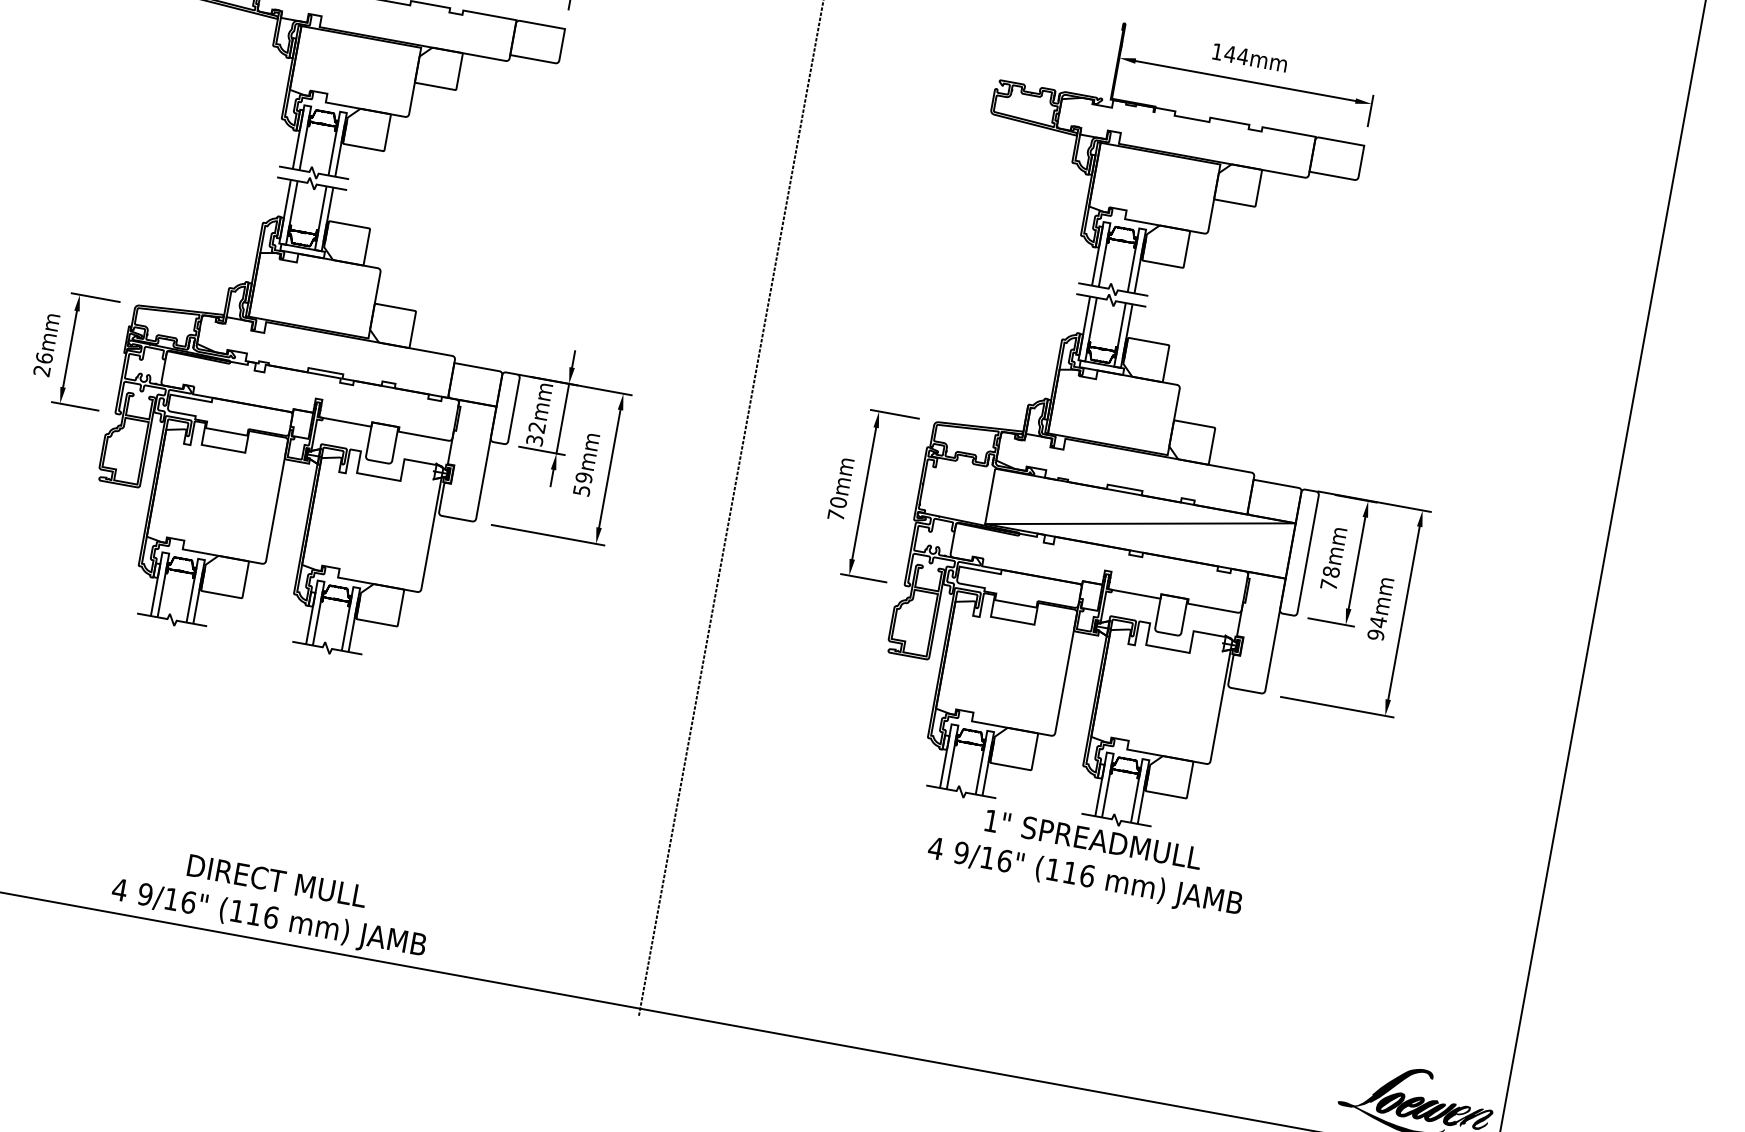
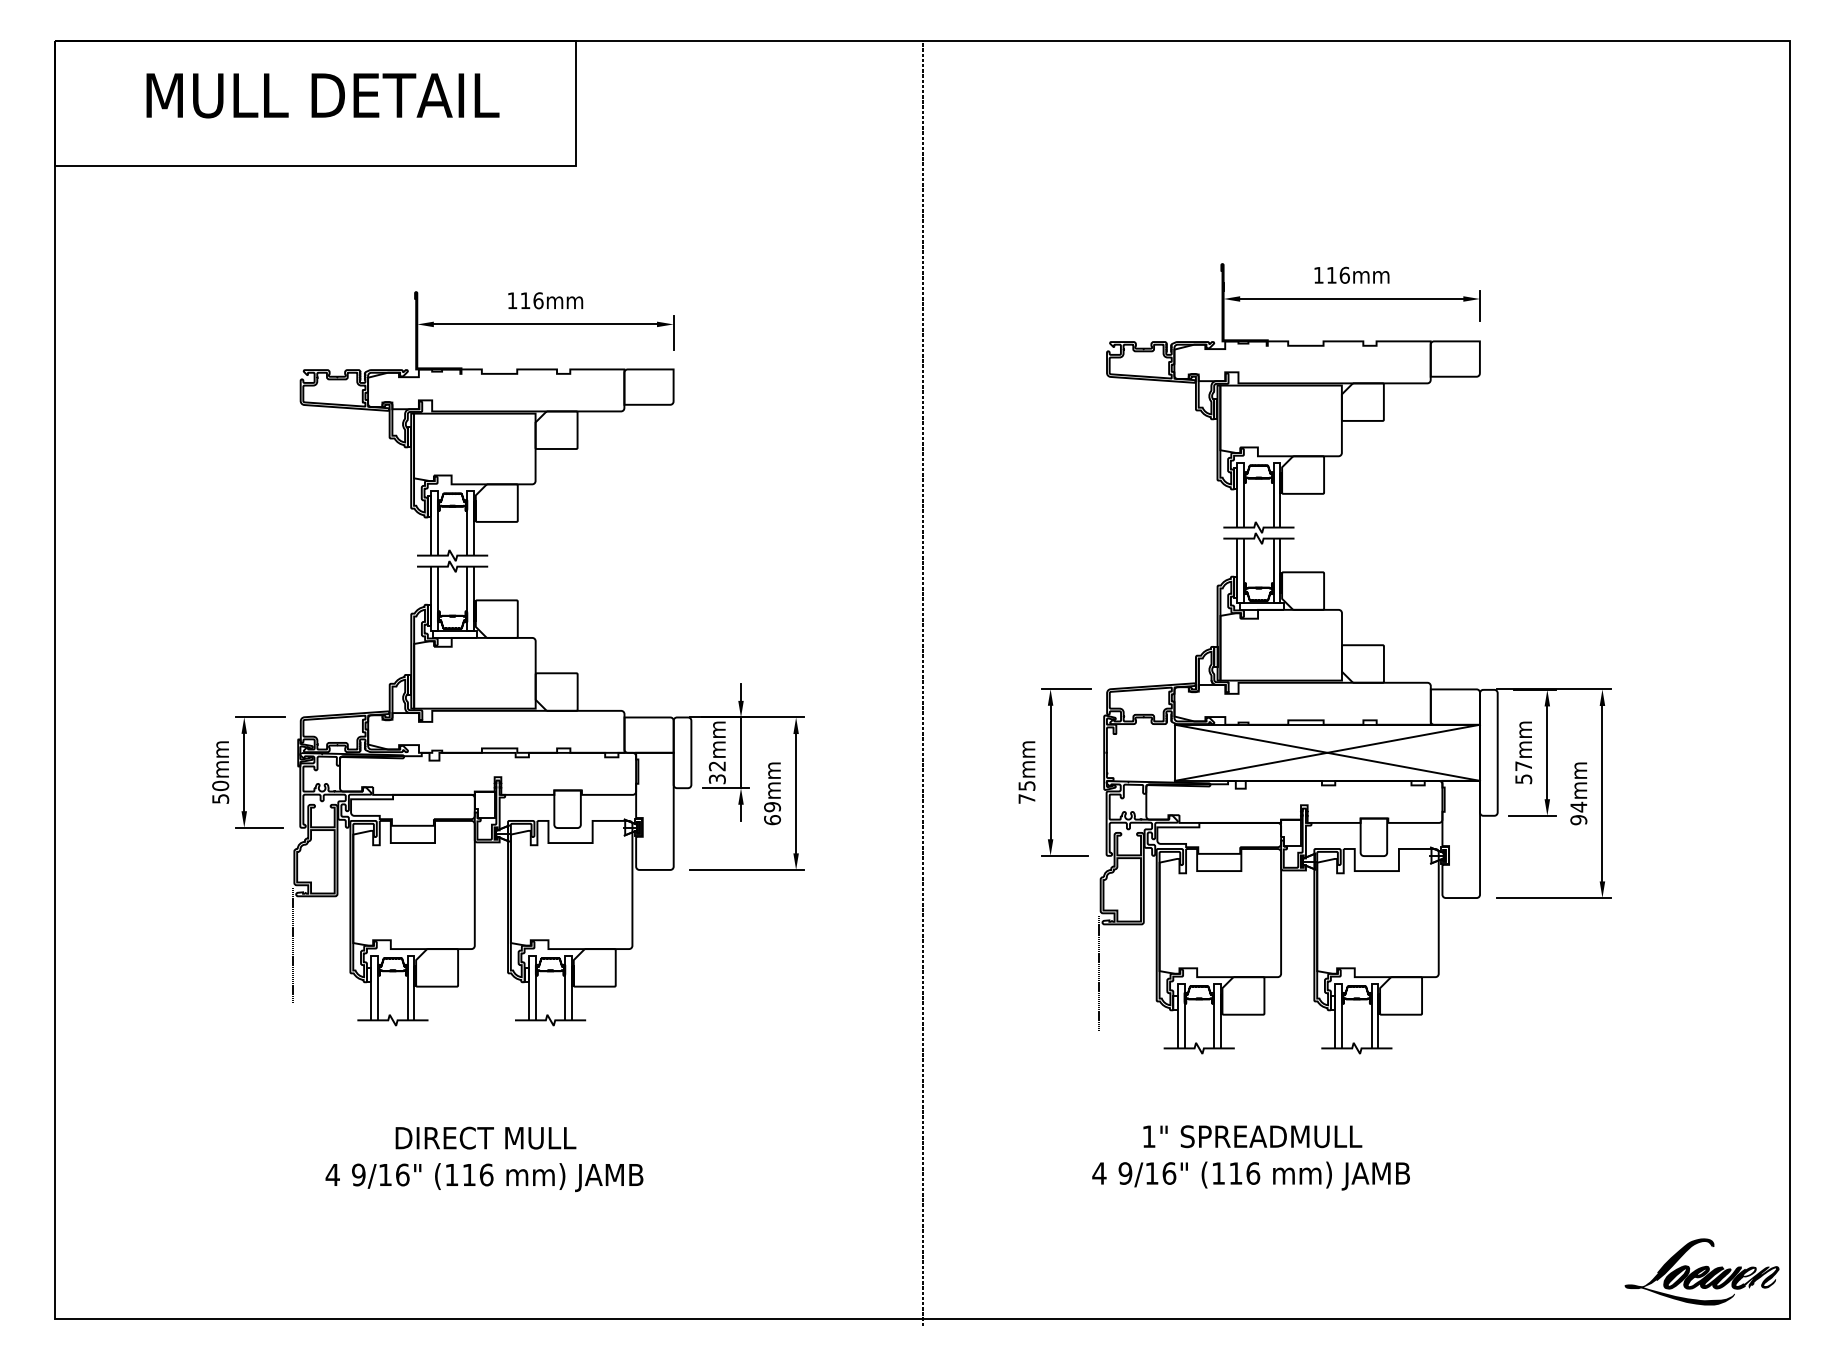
text: (1236, 54) -> (1338, 274), 144mm -> 116mm
text: (43, 363) -> (220, 791), 26mm -> 50mm
text: (581, 491) -> (772, 820), 59mm -> 69mm
text: (838, 502) -> (1026, 785), 70mm -> 75mm
line: (1140, 523) -> (1327, 752), added
line: (86, 528) -> (292, 945), added
text: (1330, 578) -> (1523, 772), 78mm -> 57mm
line: (876, 700) -> (1099, 973), added
text: (1087, 859) -> (1250, 1157), moved
text: (272, 901) -> (484, 1159), moved

